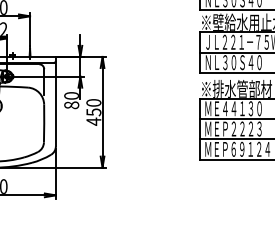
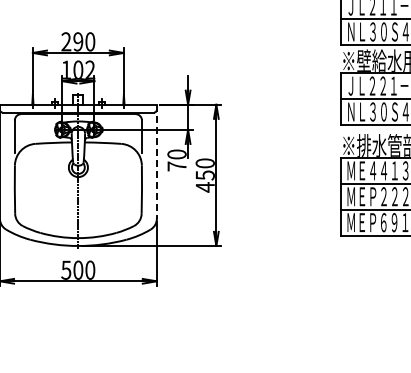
line: (55, 101) -> (156, 161), solid -> dashed
text: (71, 105) -> (176, 166), 80 -> 70

